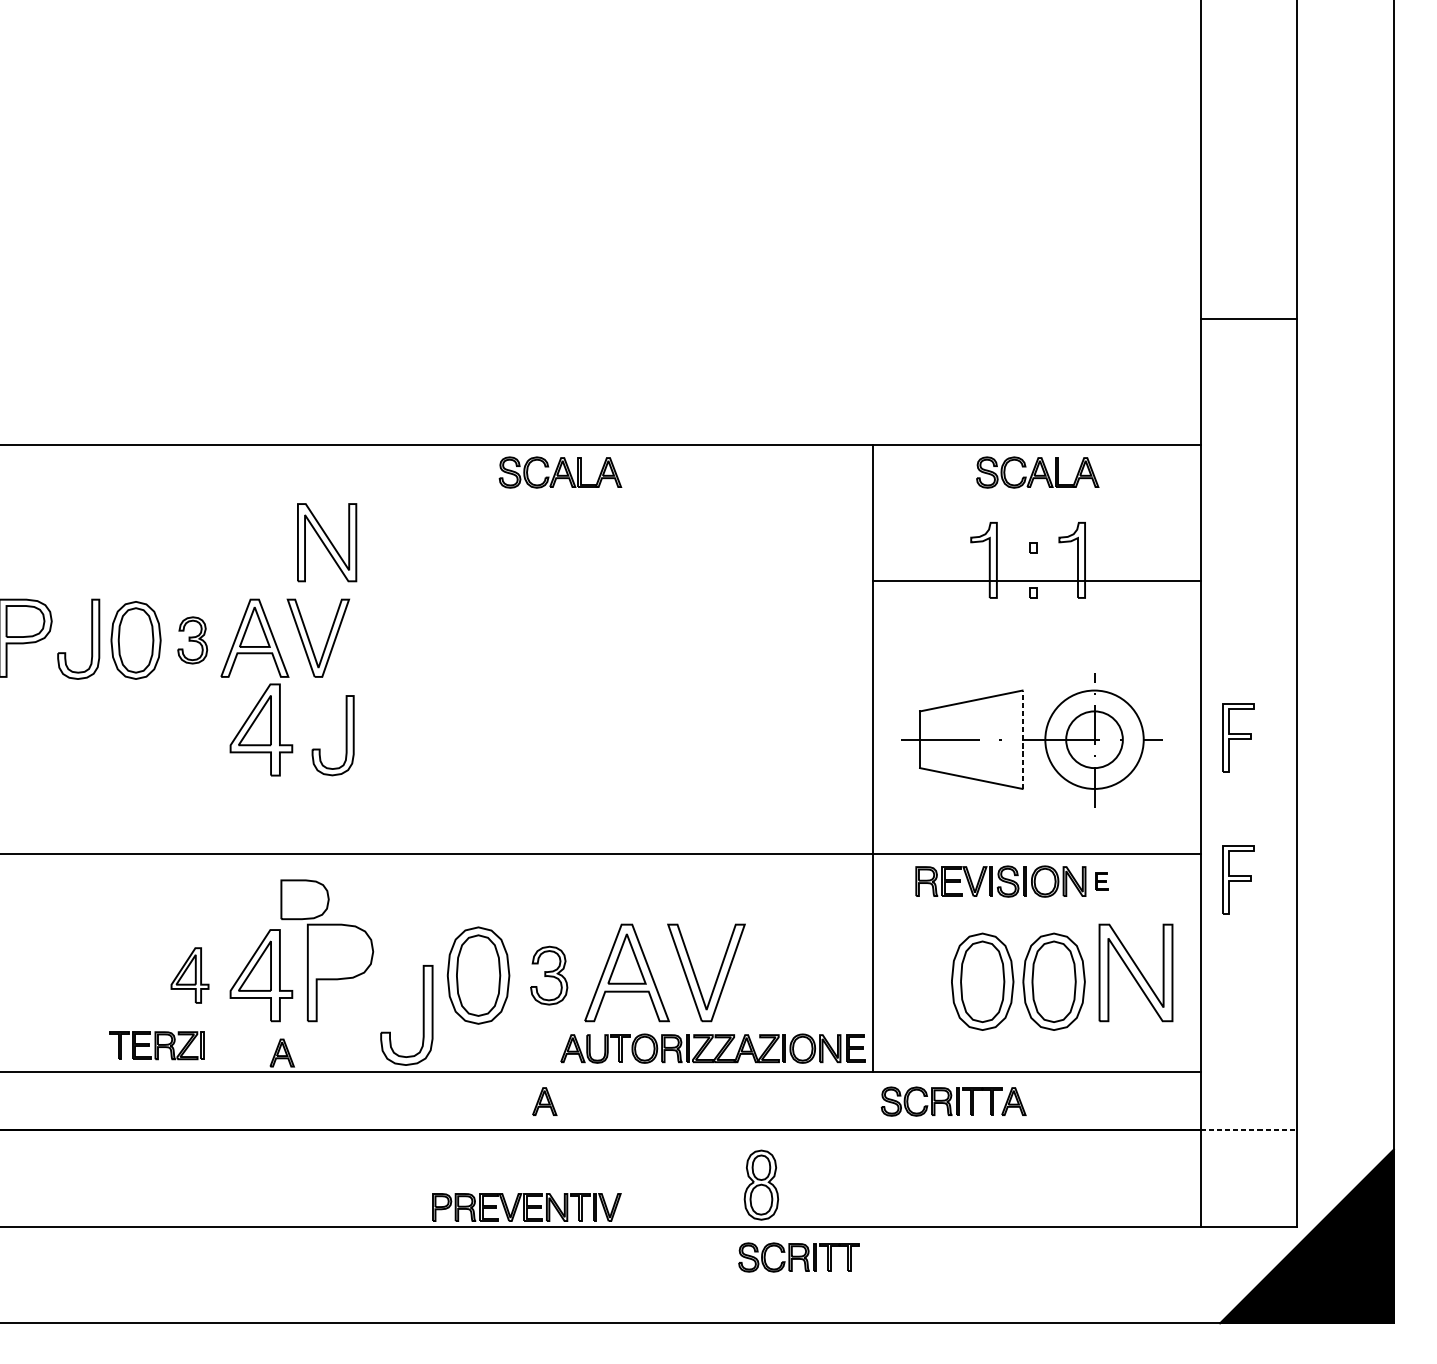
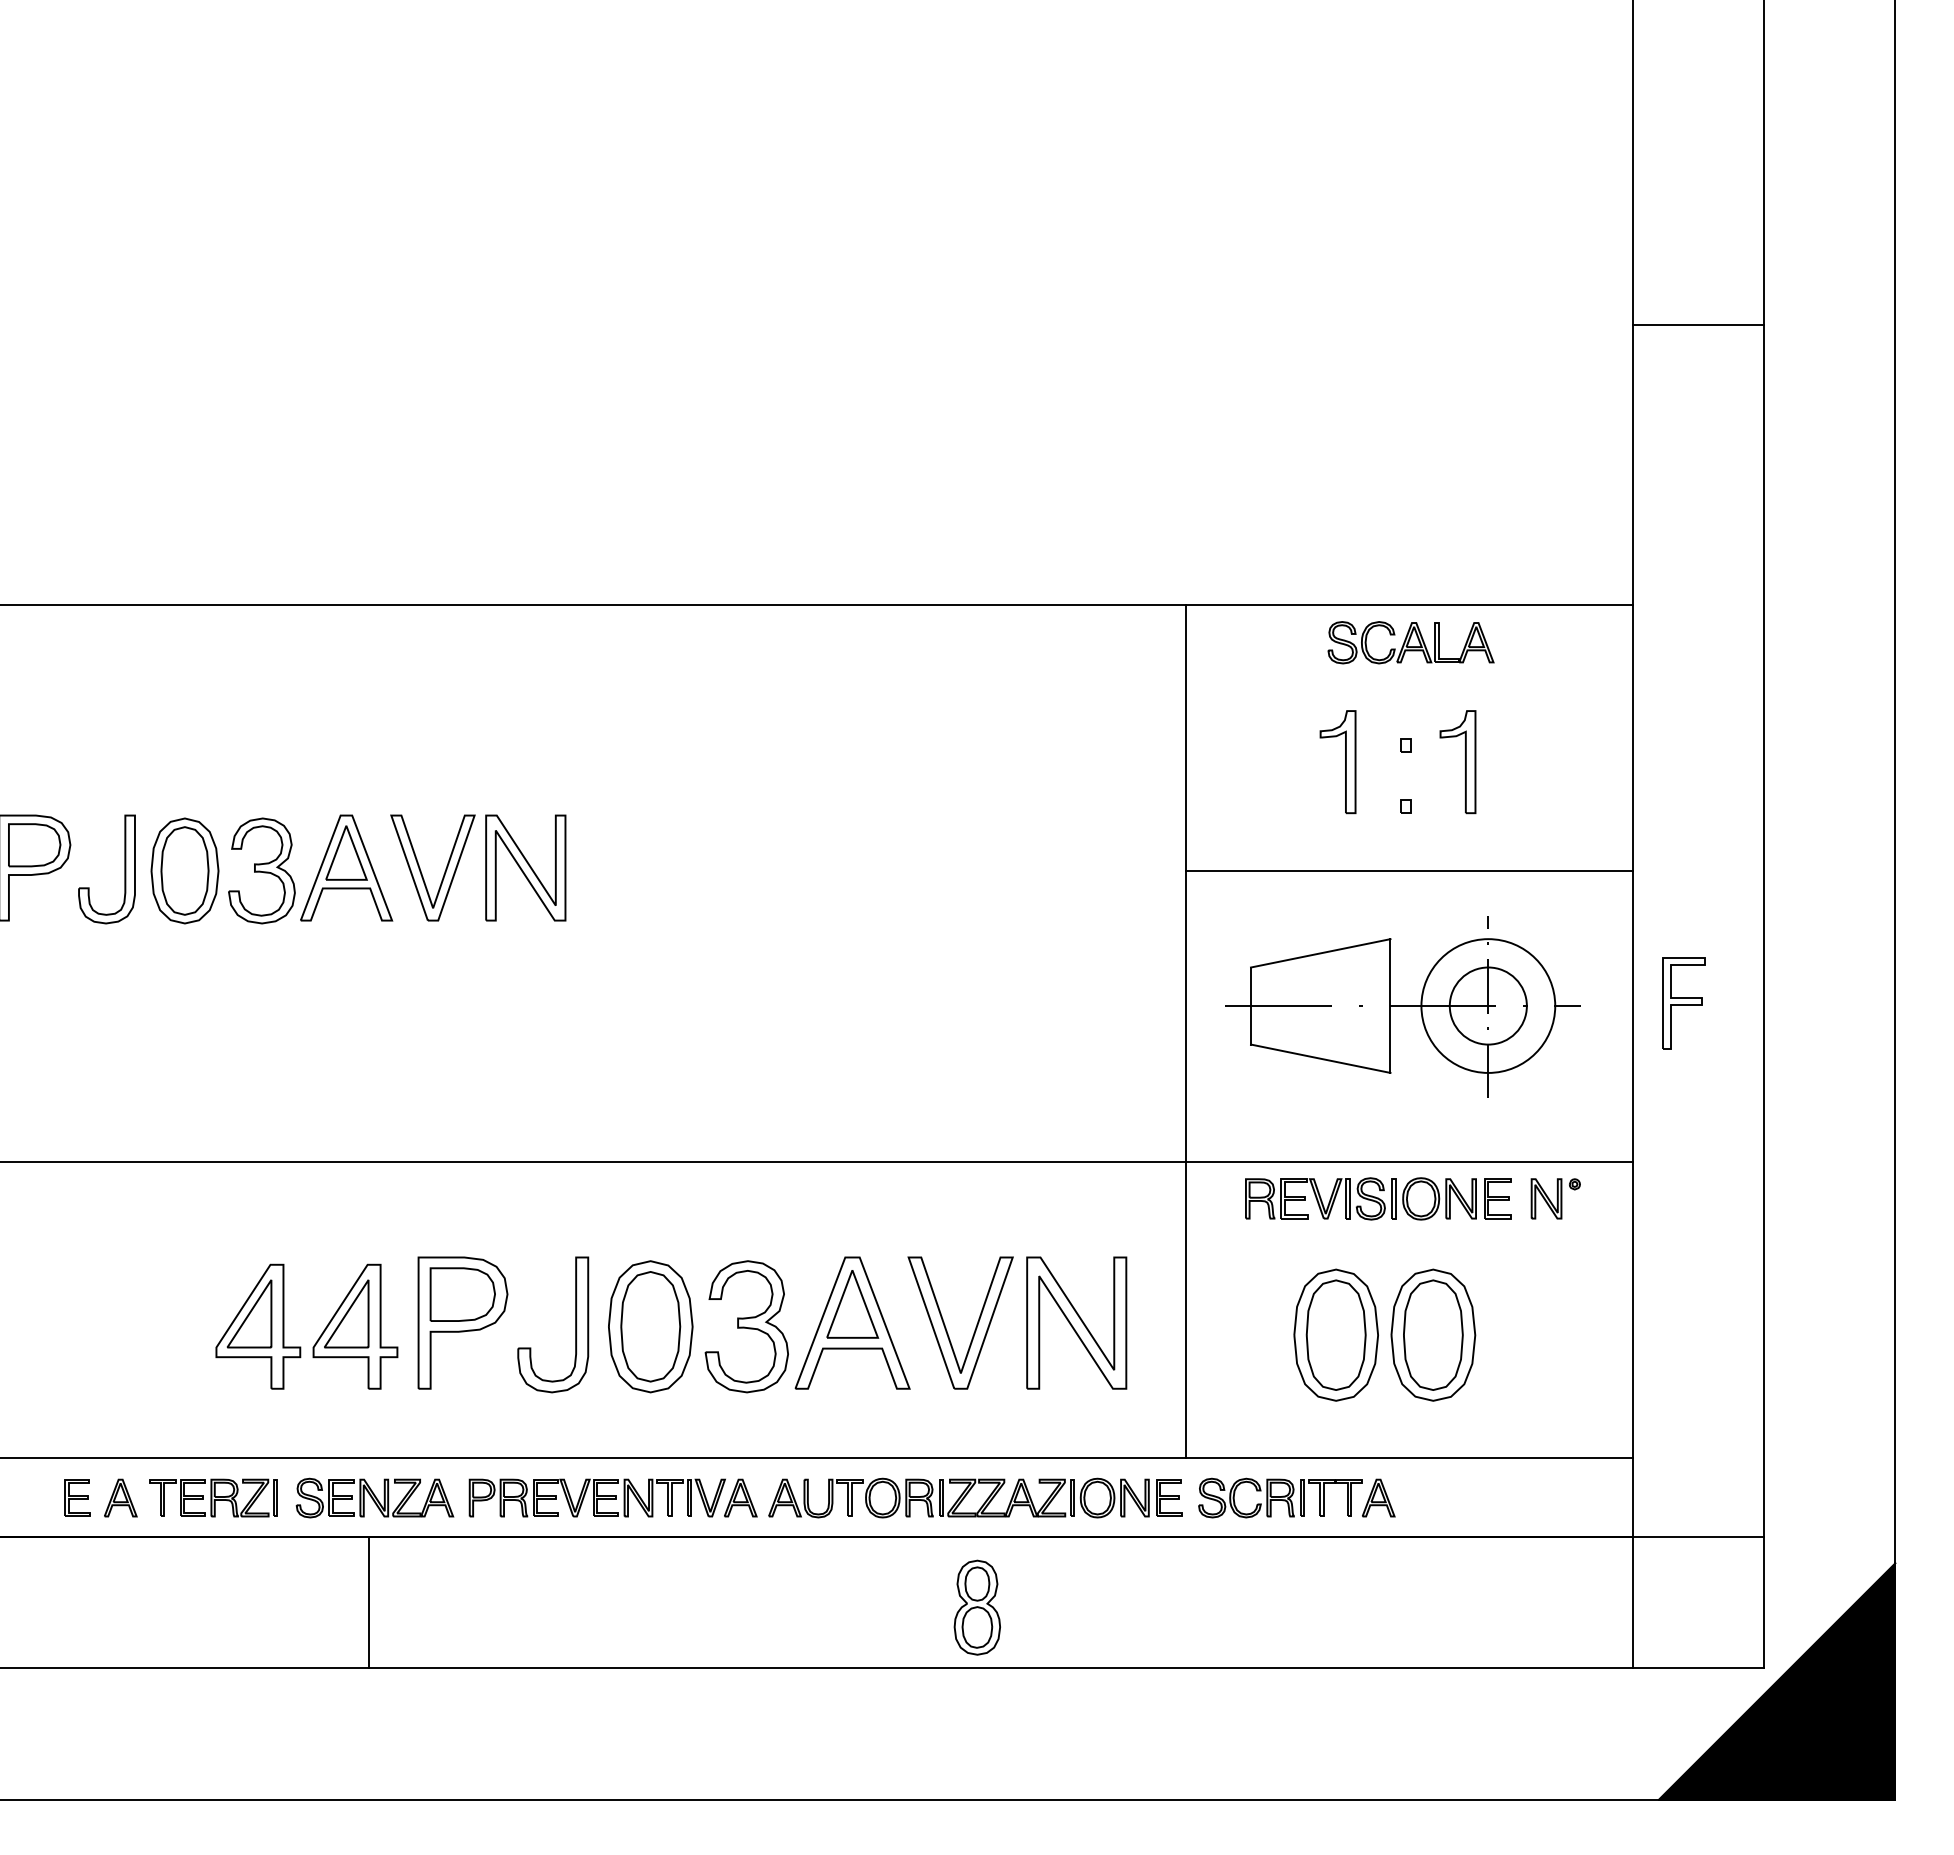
line: (1249, 318) -> (1698, 324), moved
part: (560, 472) -> (761, 642), removed
part: (326, 542) -> (525, 867), moved
line: (1036, 580) -> (1409, 870), moved
part: (192, 640) -> (261, 870), size x1.67
part: (261, 729) -> (355, 992), removed
part: (346, 735) -> (470, 1000), removed
line: (1022, 740) -> (1390, 1006), dashed -> solid
part: (1238, 879) -> (1683, 1196), removed
part: (1101, 881) -> (1497, 1198), size x1.67
part: (1143, 881) -> (1555, 1198), added
part: (304, 899) -> (462, 1294), moved
part: (1135, 972) -> (1076, 1322), moved
part: (190, 975) -> (258, 1326), size x1.67
part: (548, 975) -> (746, 1326), size x1.67
part: (423, 1015) -> (575, 1324), moved
part: (708, 1044) -> (969, 1492), moved
part: (157, 1045) -> (213, 1497), moved
part: (282, 1052) -> (120, 1497), moved
part: (57, 1101) -> (77, 1497), added
part: (275, 1101) -> (374, 1497), added
line: (1249, 1130) -> (1698, 1537), dashed -> solid
line: (271, 1178) -> (369, 1602), added
part: (760, 1185) -> (976, 1607), moved
part: (526, 1207) -> (596, 1497), moved
part: (799, 1257) -> (1086, 1709), removed

